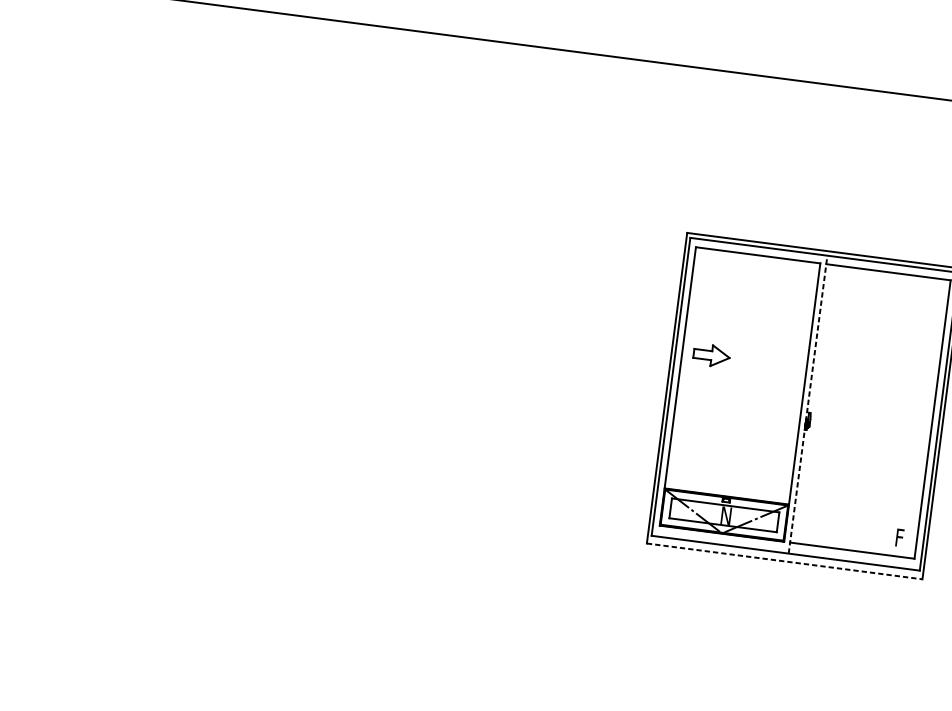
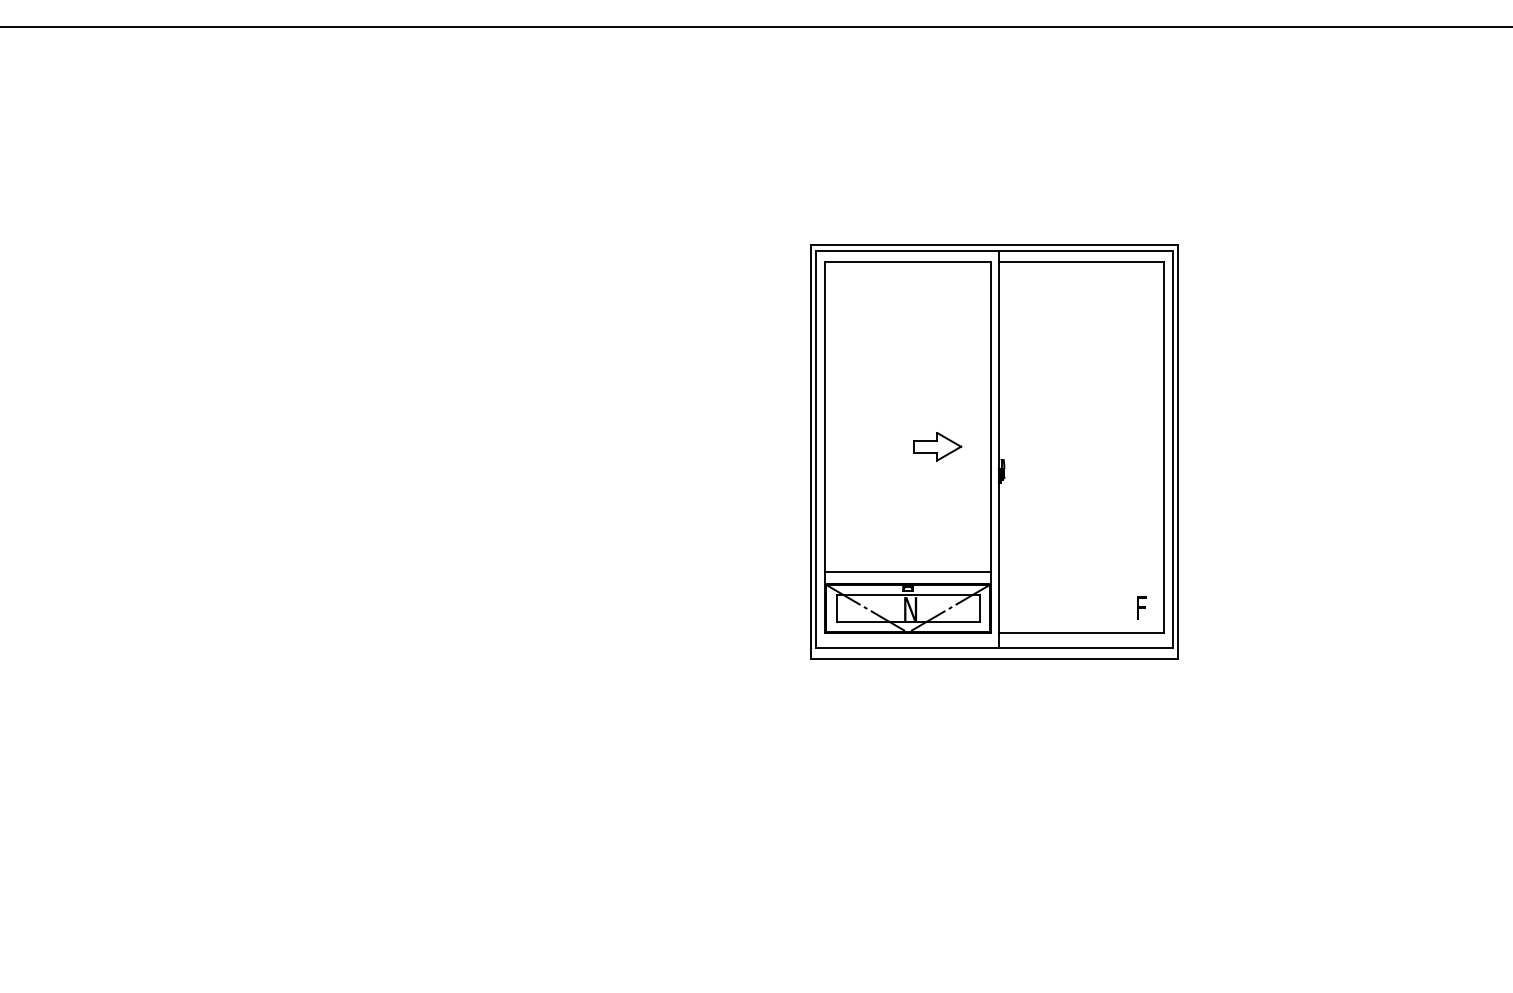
part: (711, 355) -> (937, 446), moved
line: (807, 403) -> (998, 448), dashed -> solid
line: (727, 487) -> (907, 571), added
line: (785, 561) -> (995, 658), dashed -> solid

